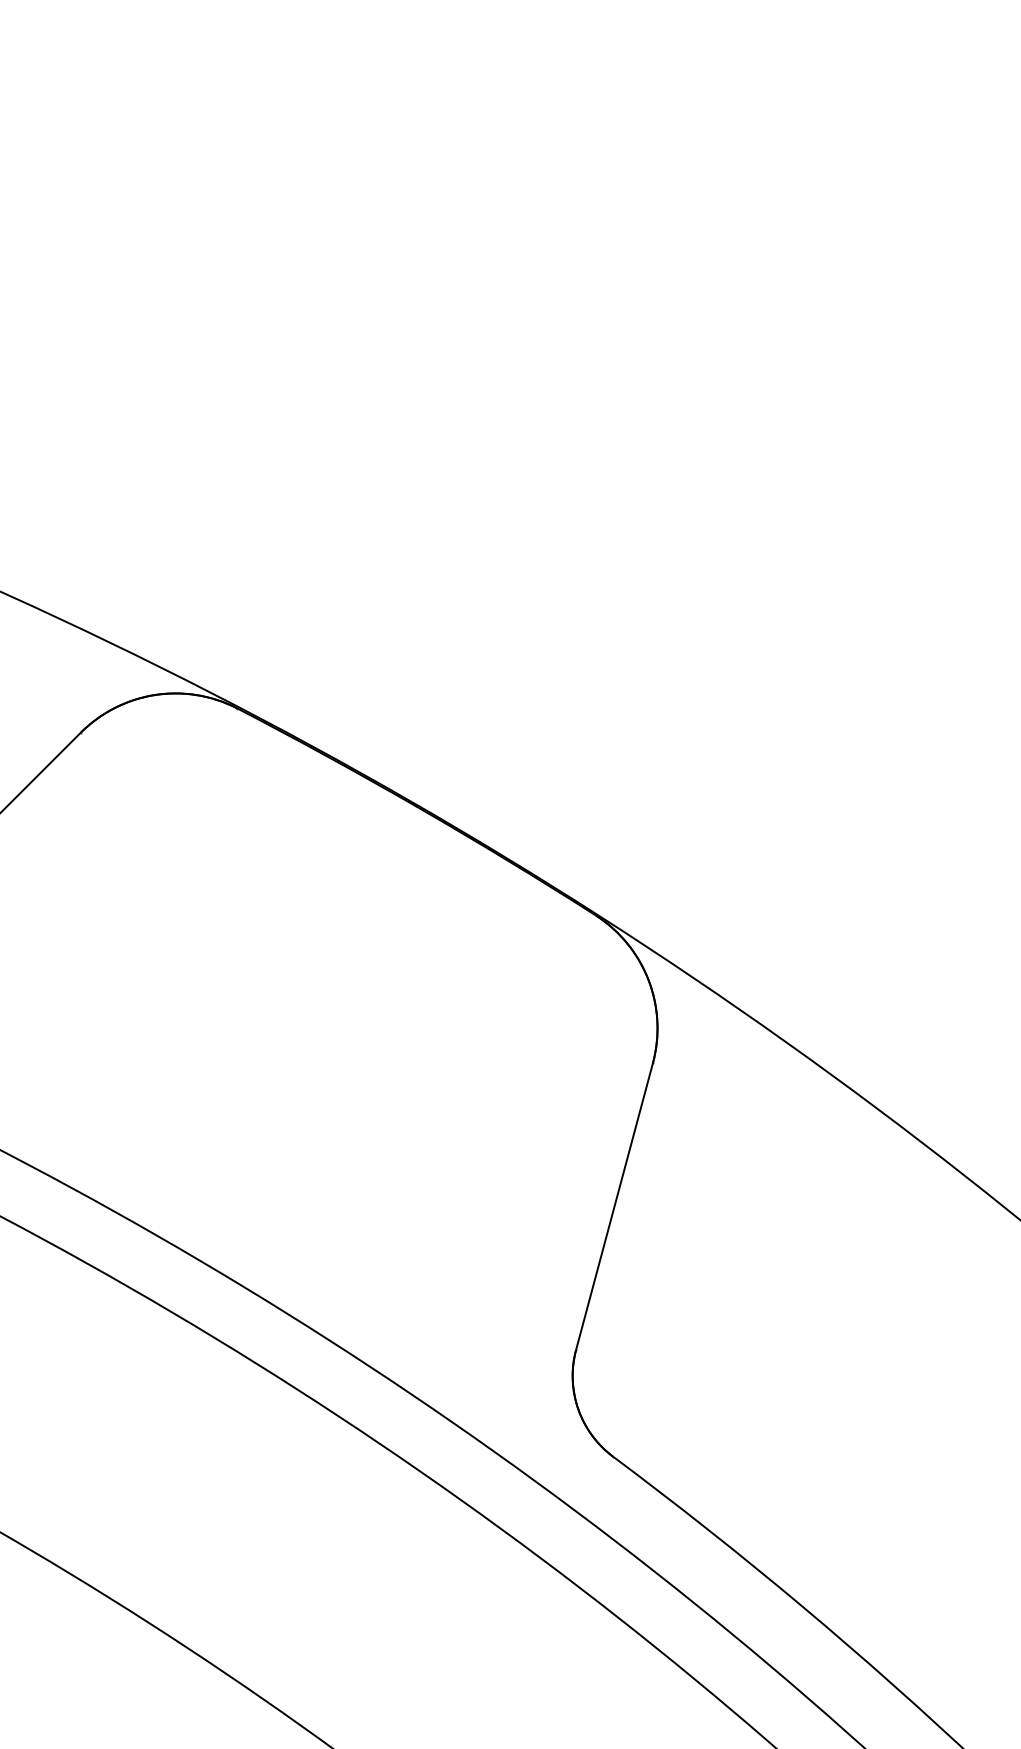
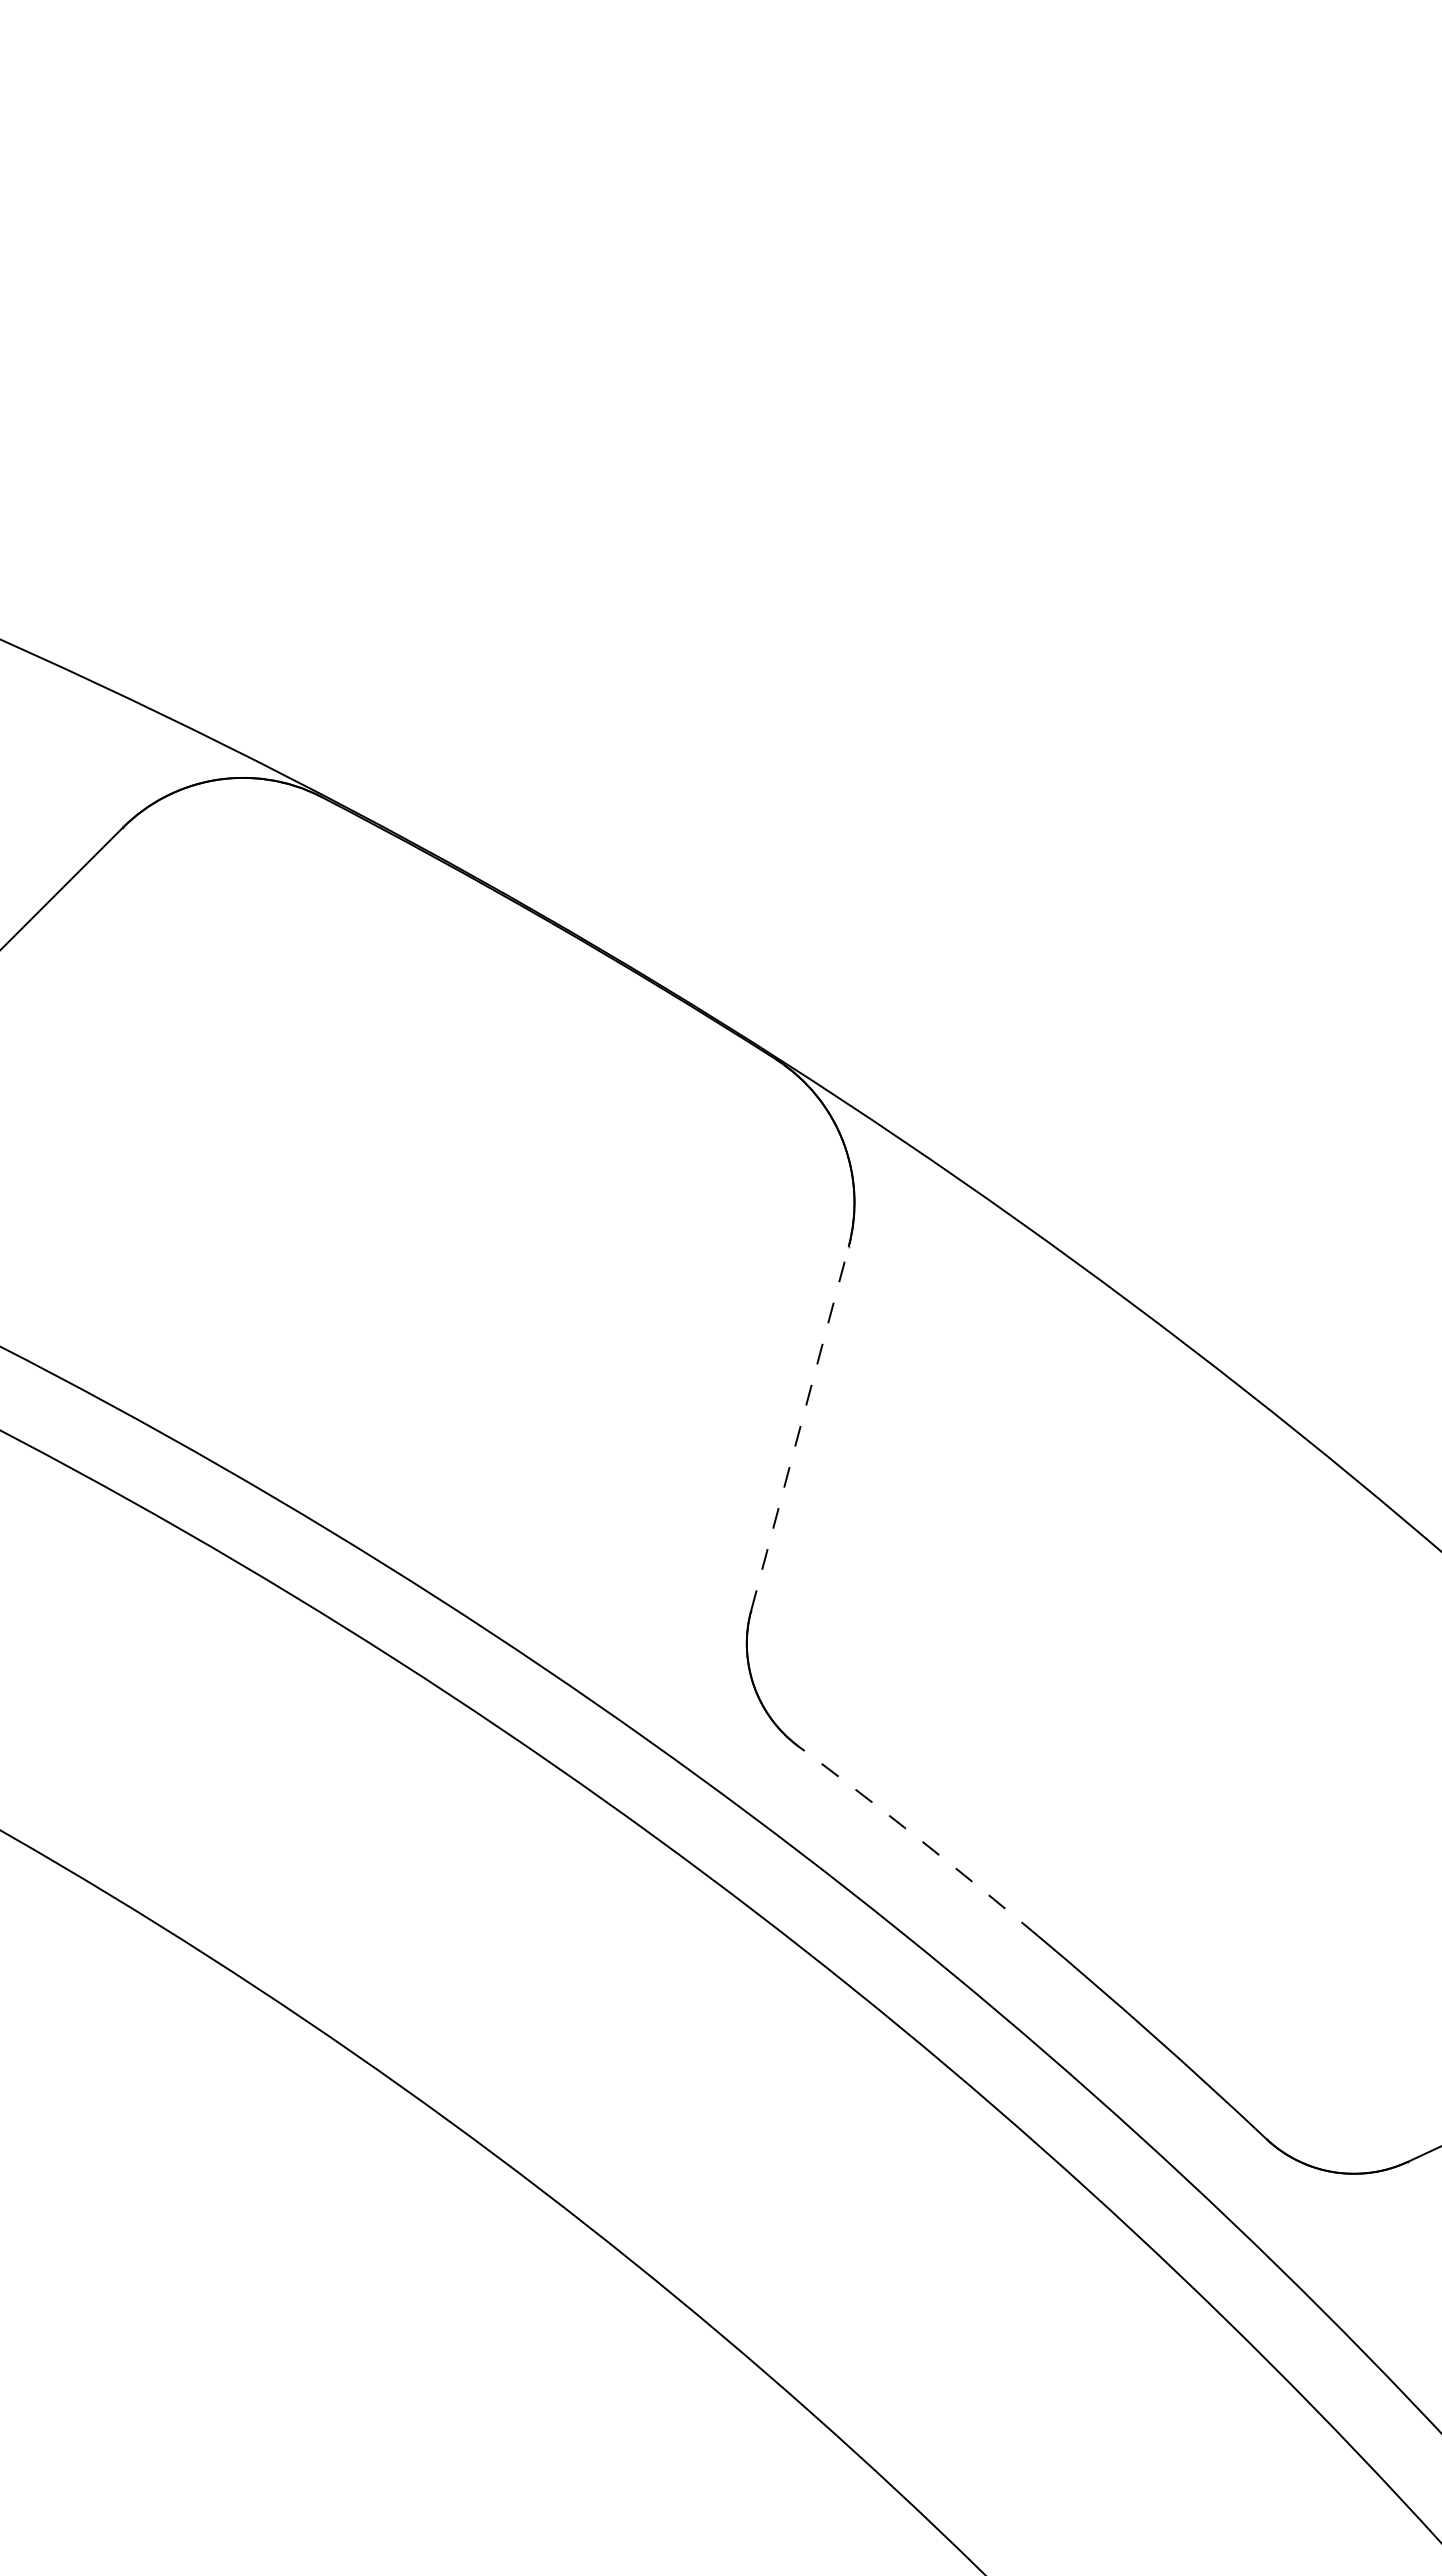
line: (614, 1206) -> (800, 1428), solid -> dashed
arc: (708, 1530) -> (919, 1839), solid -> dashed

